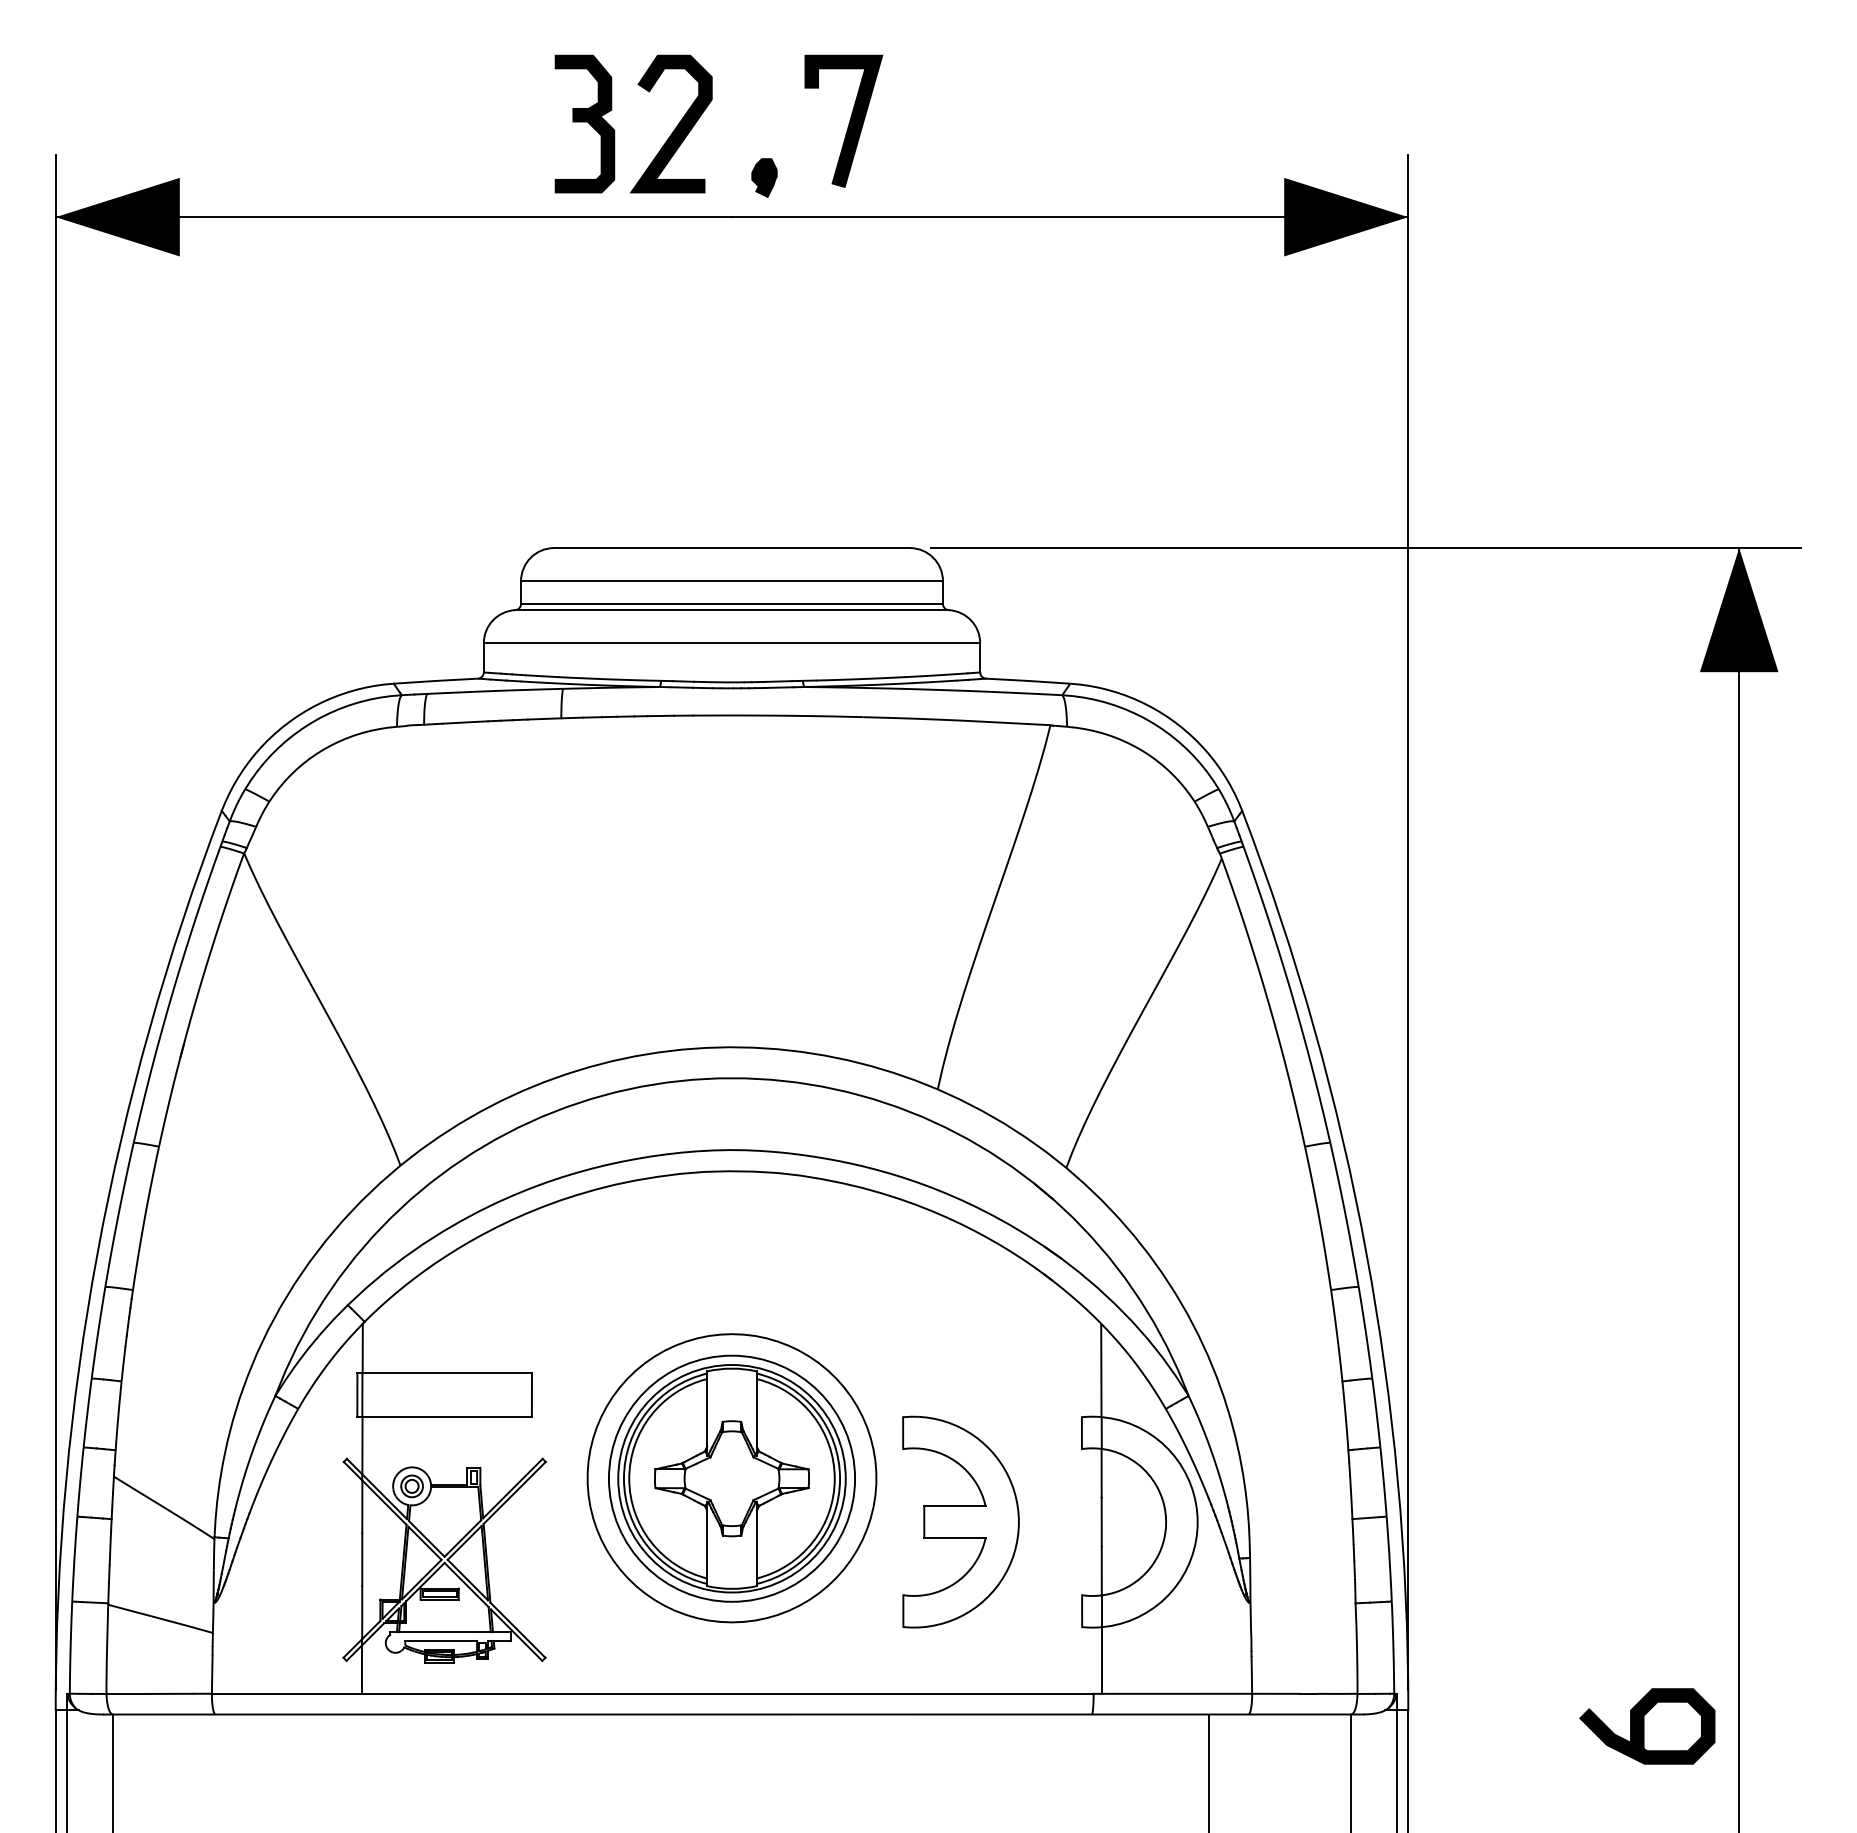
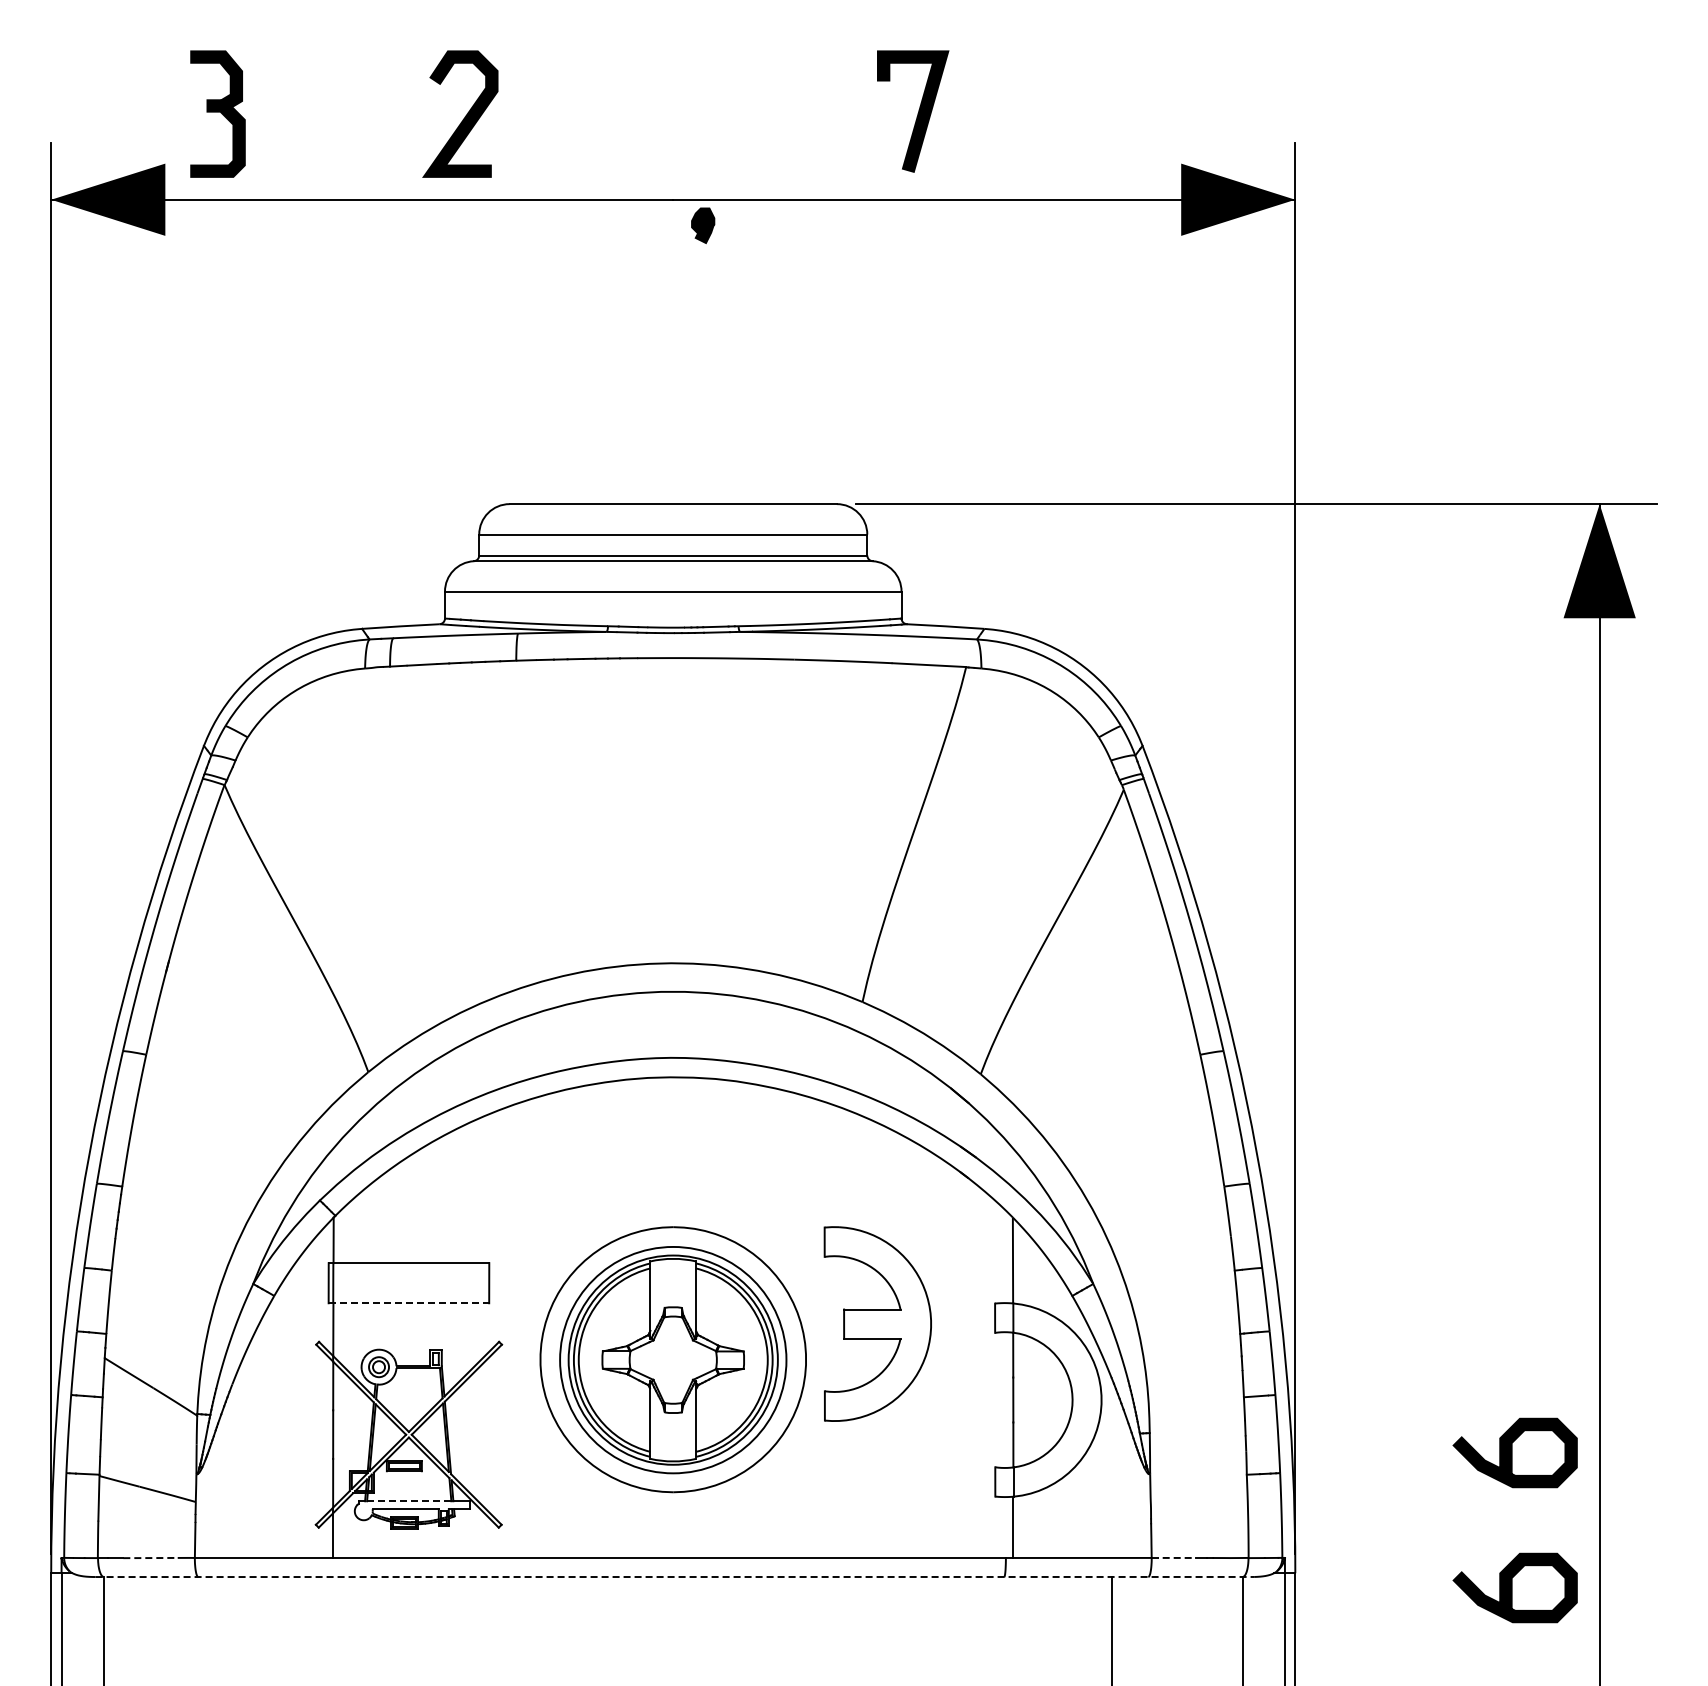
part: (584, 123) -> (217, 113), moved
line: (848, 123) -> (917, 113), moved
curve: (676, 125) -> (465, 115), moved
part: (764, 177) -> (703, 225), moved
line: (445, 1417) -> (409, 1303), solid -> dashed
part: (960, 1521) -> (877, 1323), moved
curve: (1644, 1579) -> (1512, 1452), added
line: (444, 1632) -> (408, 1501), solid -> dashed
line: (1274, 1693) -> (1172, 1557), solid -> dashed
line: (164, 1694) -> (151, 1558), solid -> dashed
line: (734, 1715) -> (675, 1577), solid -> dashed

